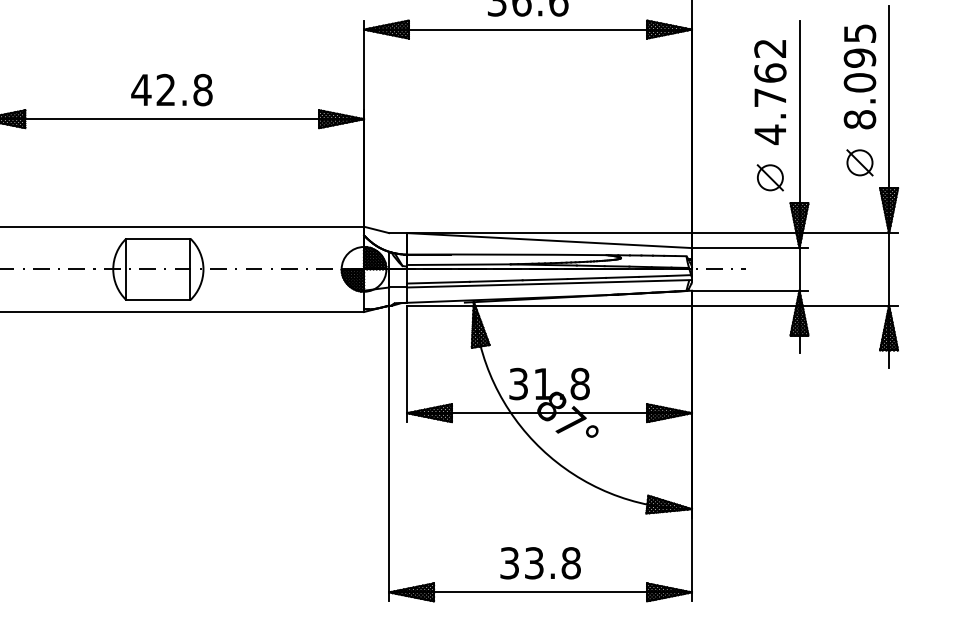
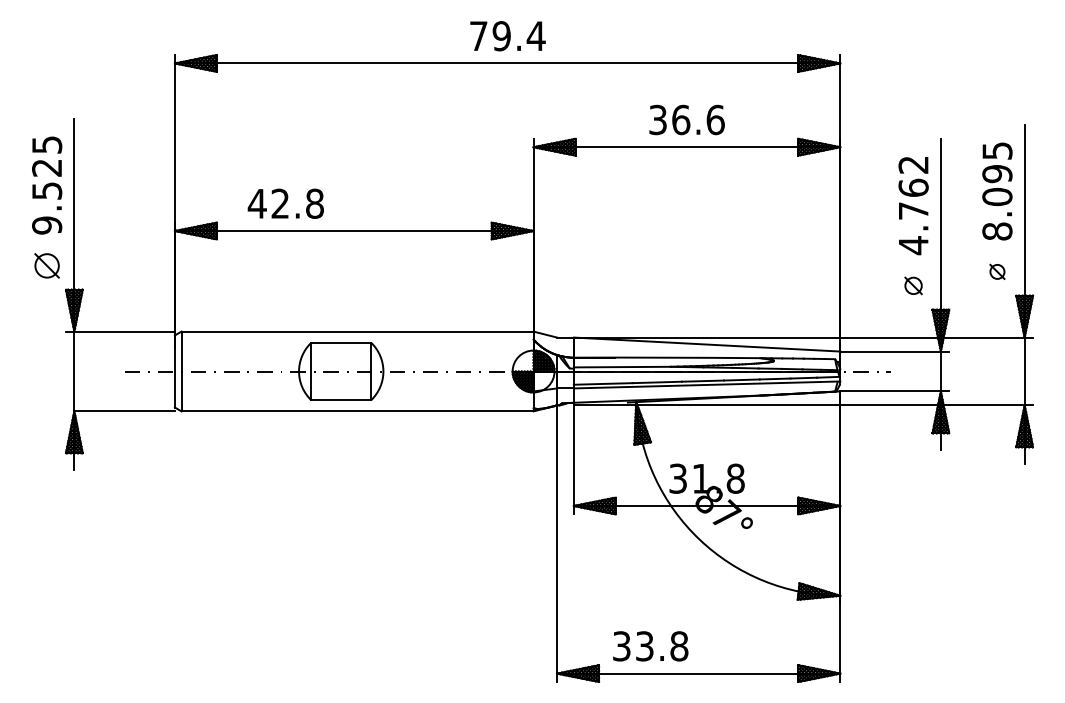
text: (171, 89) -> (285, 203), moved
part: (860, 162) -> (997, 271), size x0.6
part: (770, 177) -> (913, 285), size x0.7
text: (540, 563) -> (650, 646), moved

